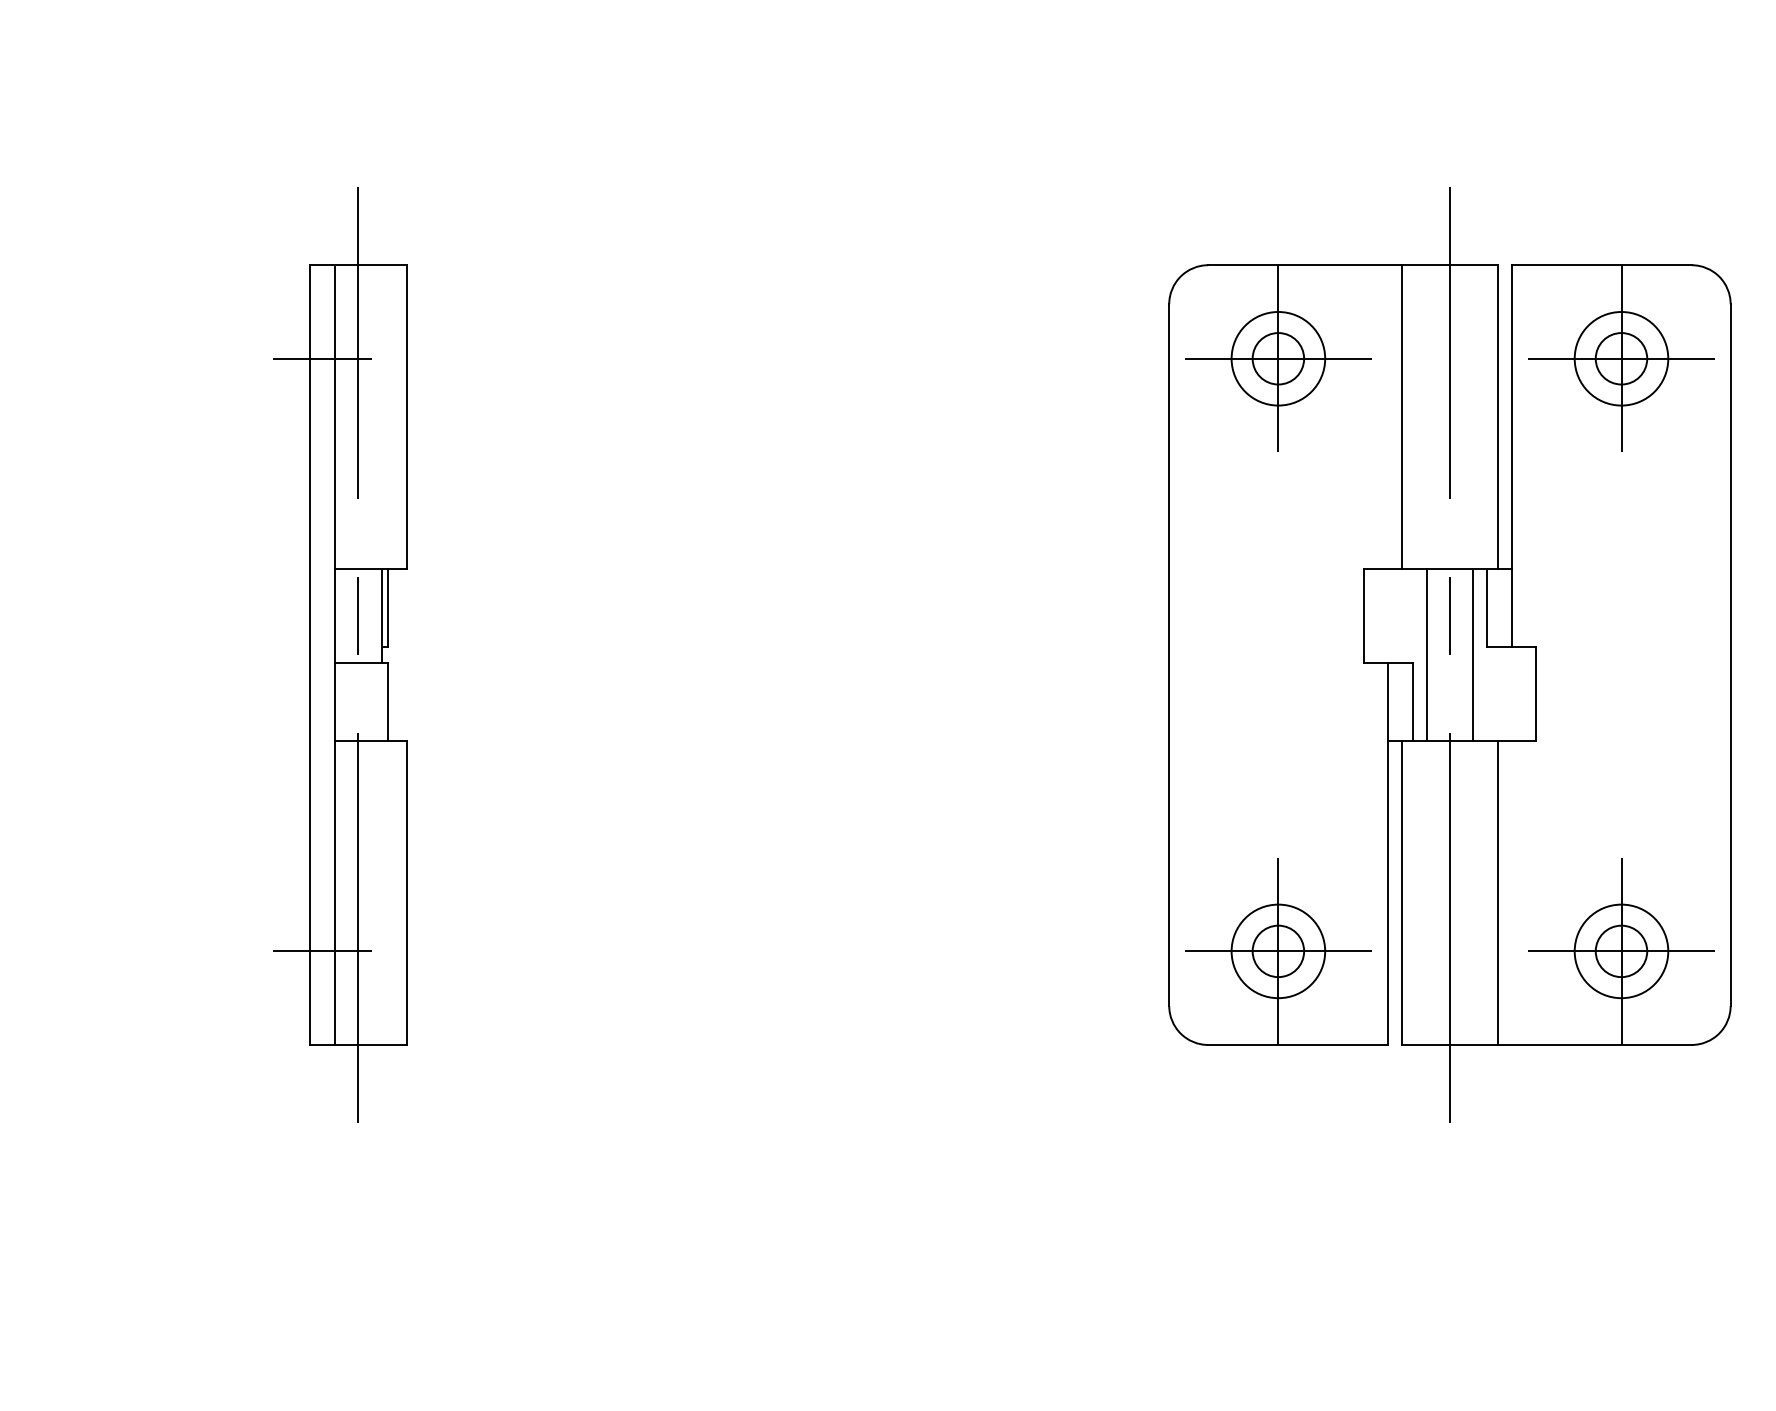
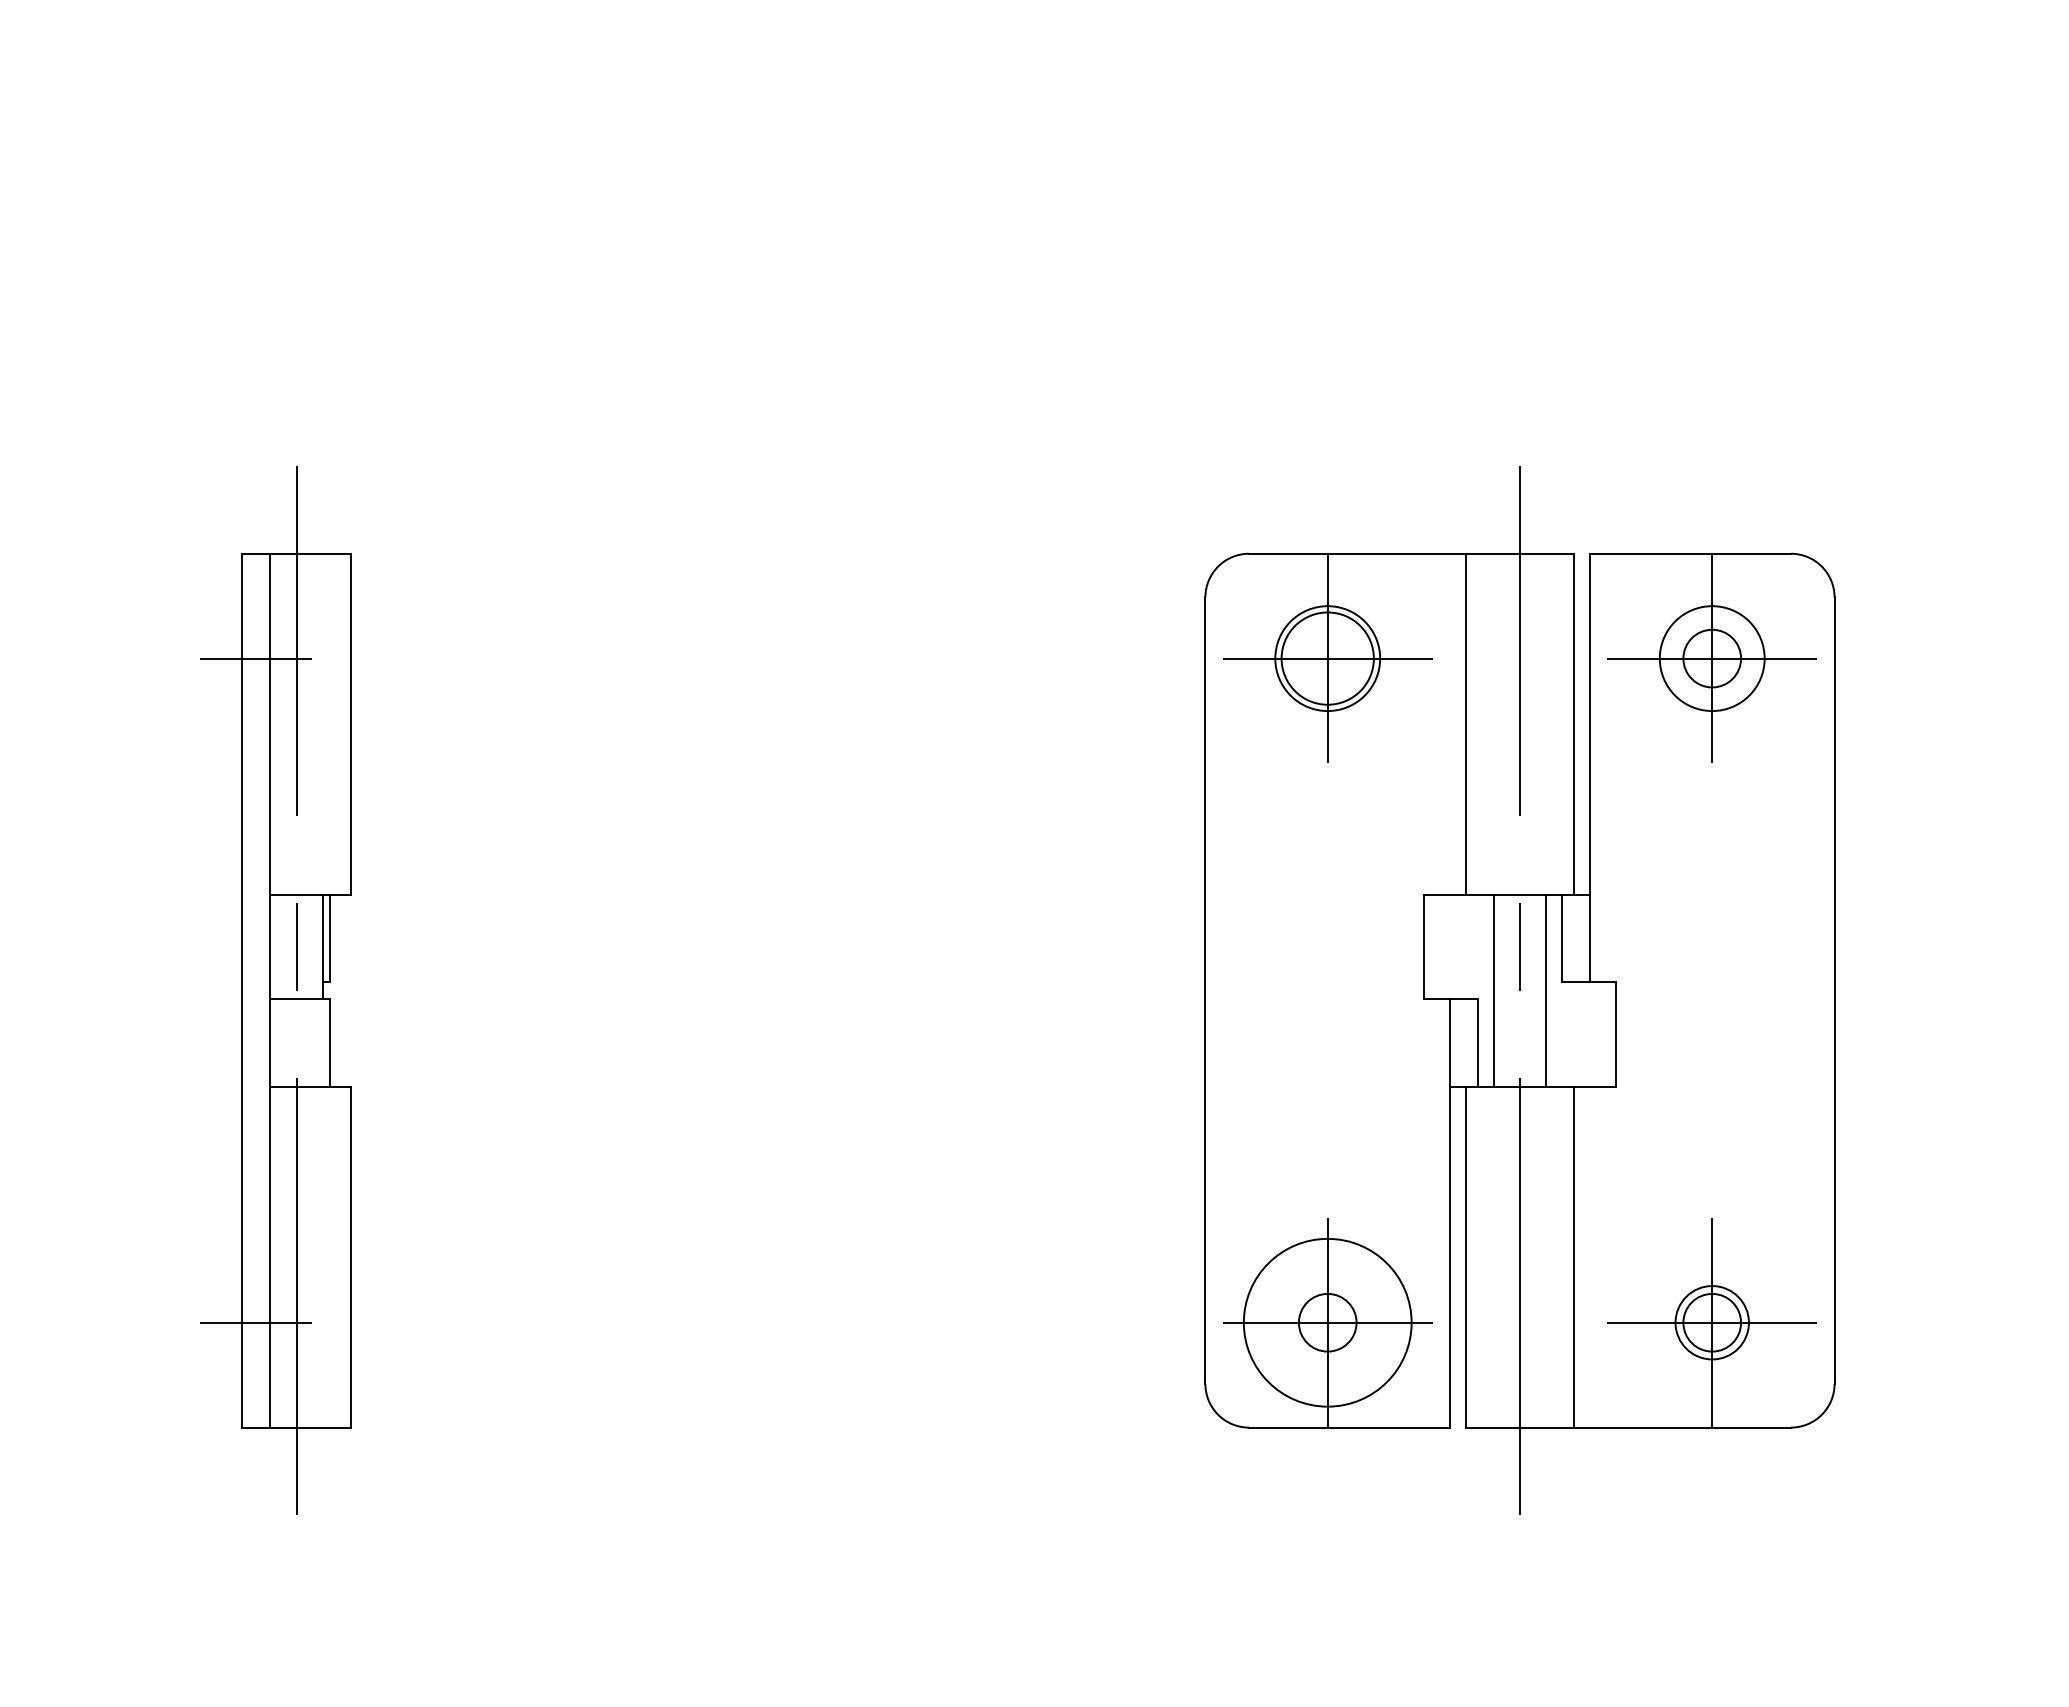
circle: (1278, 358) -> (1327, 658), size x1.6
circle: (1278, 951) -> (1327, 1322), size x1.6
circle: (1620, 951) -> (1711, 1322), size x0.7

